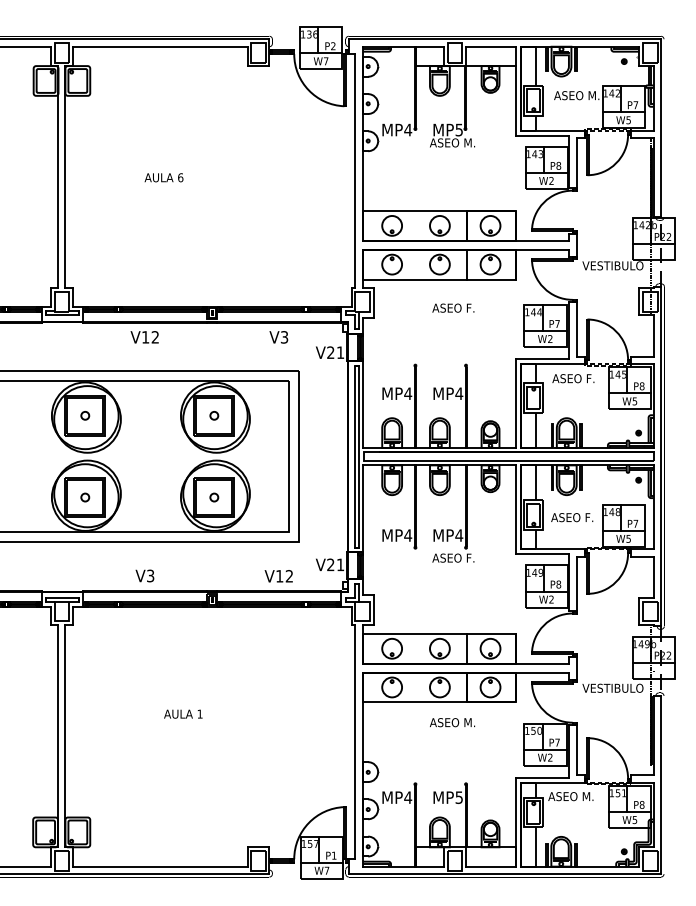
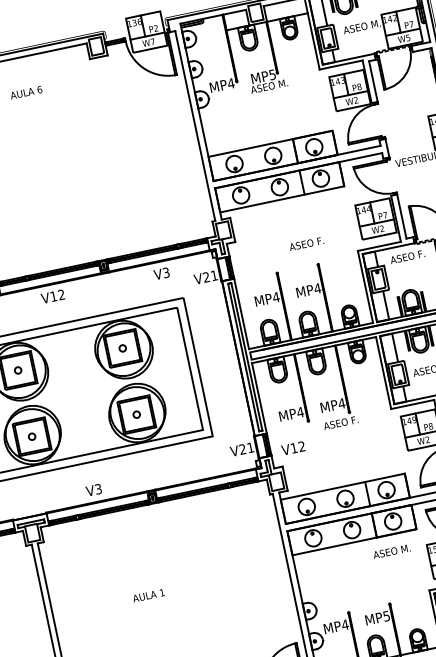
text: (163, 177) -> (25, 92), moved
text: (453, 307) -> (306, 243), moved
text: (278, 576) -> (293, 448), moved
text: (452, 722) -> (391, 551), moved

